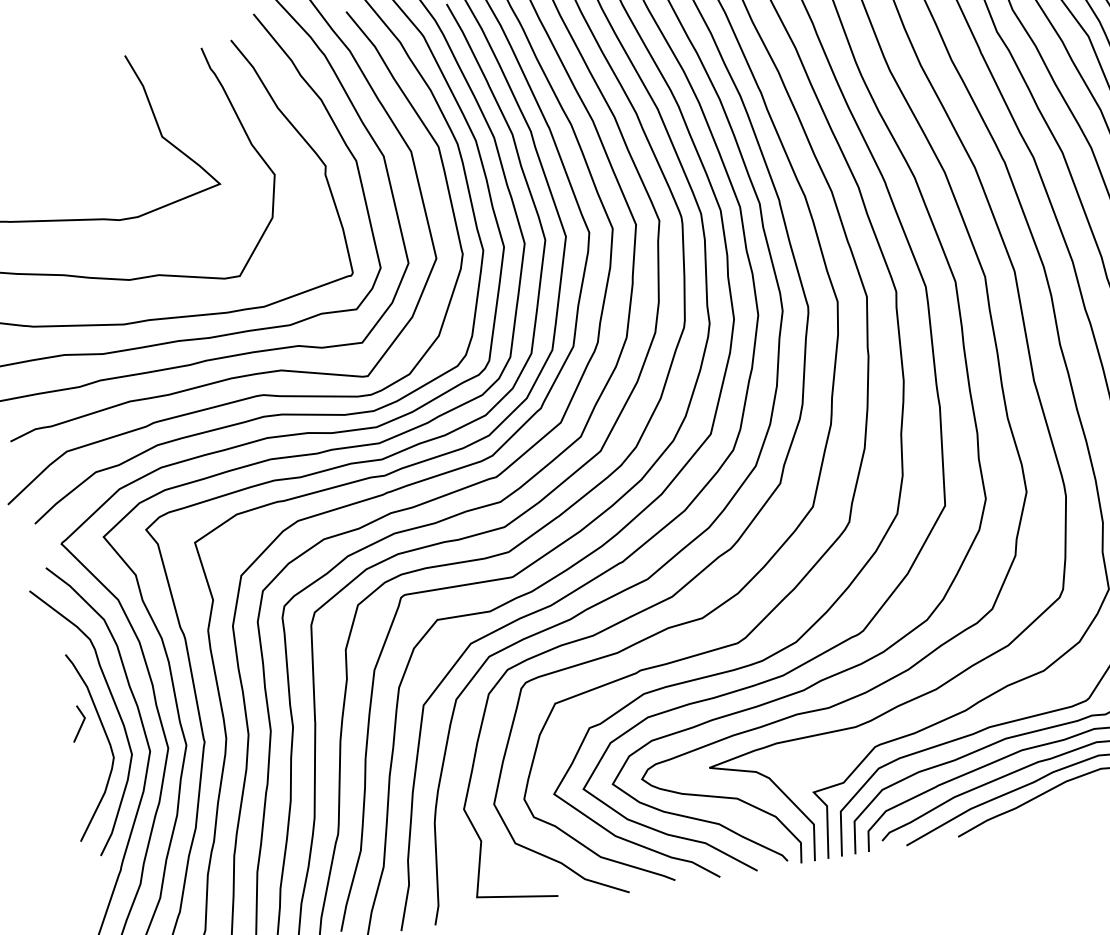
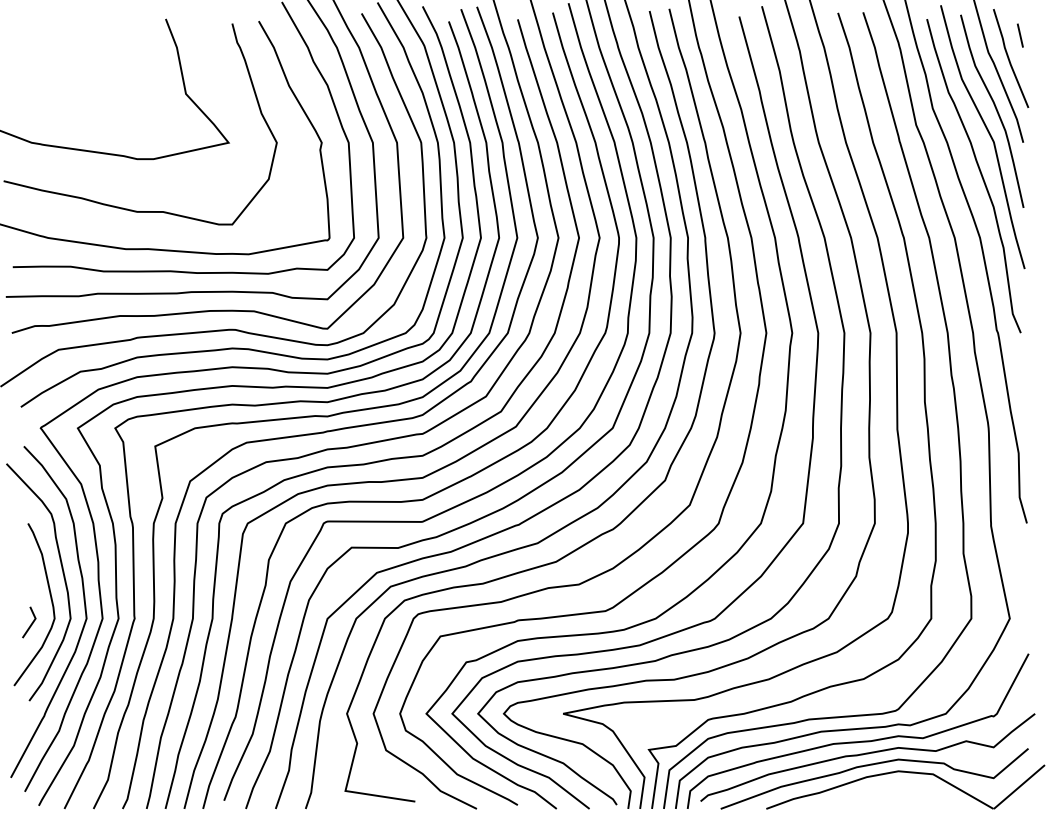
line: (81, 723) -> (31, 622), moved

